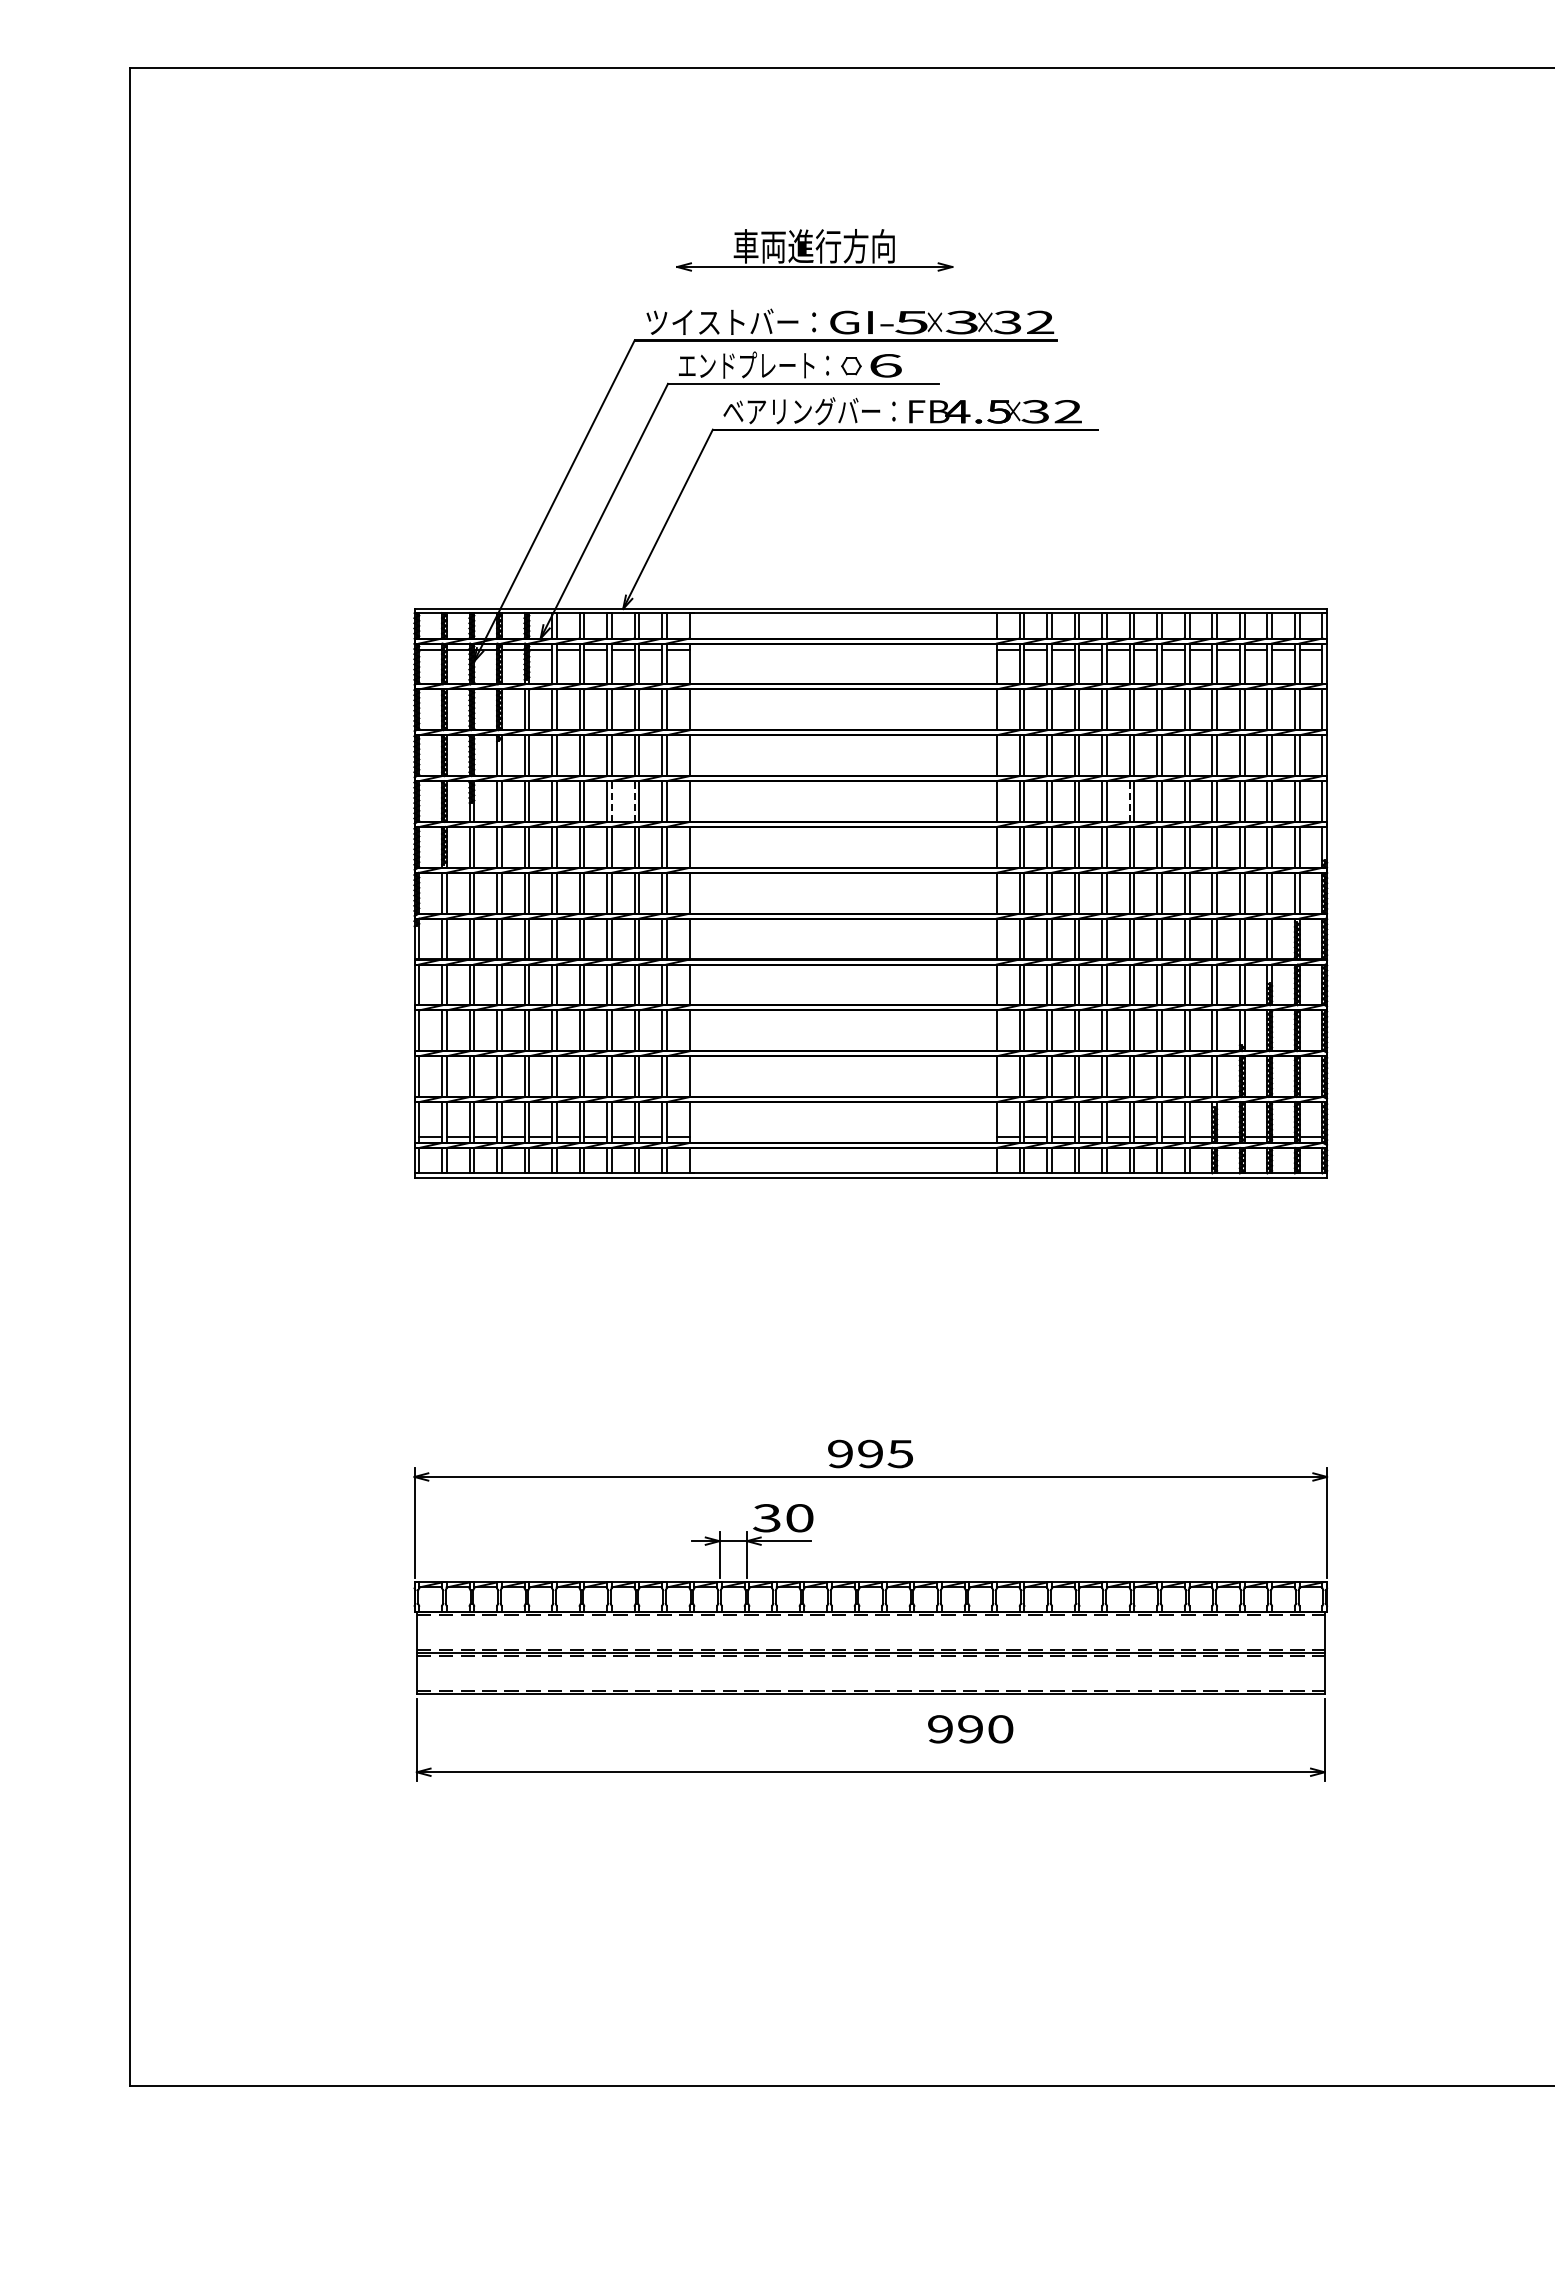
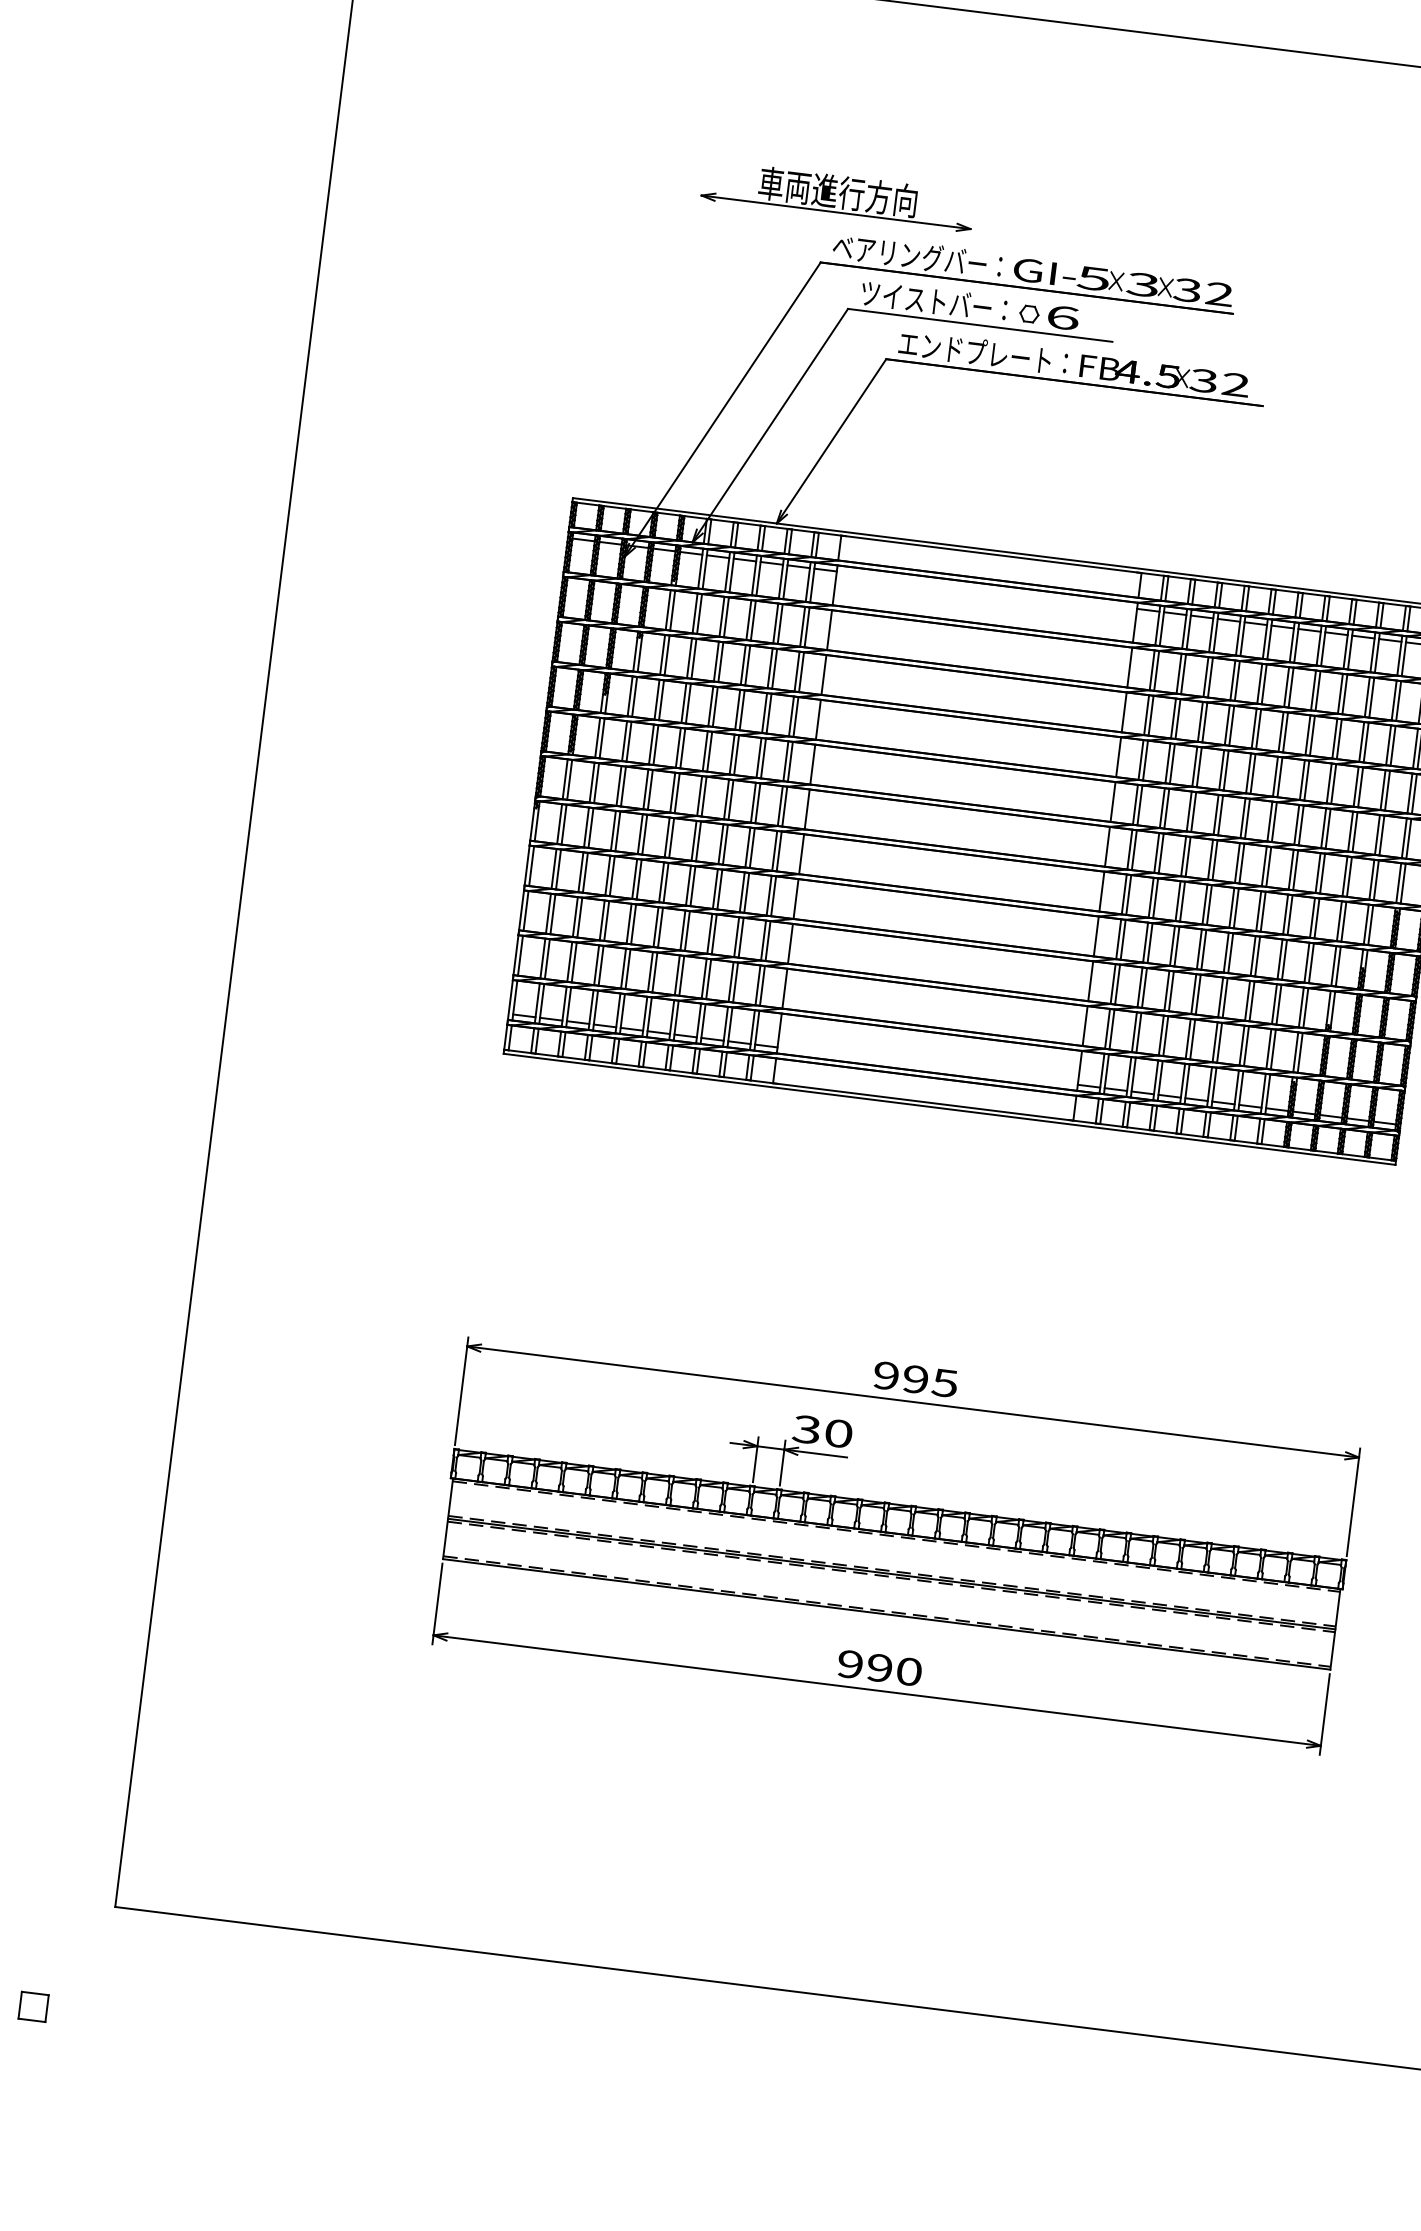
part: (814, 250) -> (837, 196), moved
text: (731, 321) -> (917, 255), ツイストバー： -> ベアリングバー：
text: (753, 364) -> (933, 300), エンドプレート： -> ツイストバー：
text: (801, 411) -> (975, 352), ベアリングバー： -> エンドプレート：
line: (611, 801) -> (741, 710), dashed -> solid
line: (634, 801) -> (764, 713), dashed -> solid
line: (1129, 801) -> (1248, 773), dashed -> solid
text: (970, 1729) -> (879, 1668), moved
part: (60, 2196) -> (33, 2006), added

